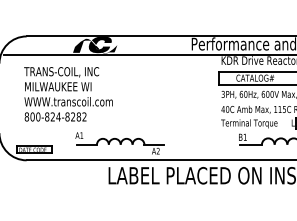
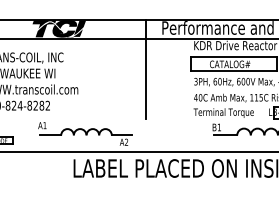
fill: (81, 40) -> (44, 24), added
fill: (114, 43) -> (79, 27), added
line: (176, 82) -> (146, 68), added

